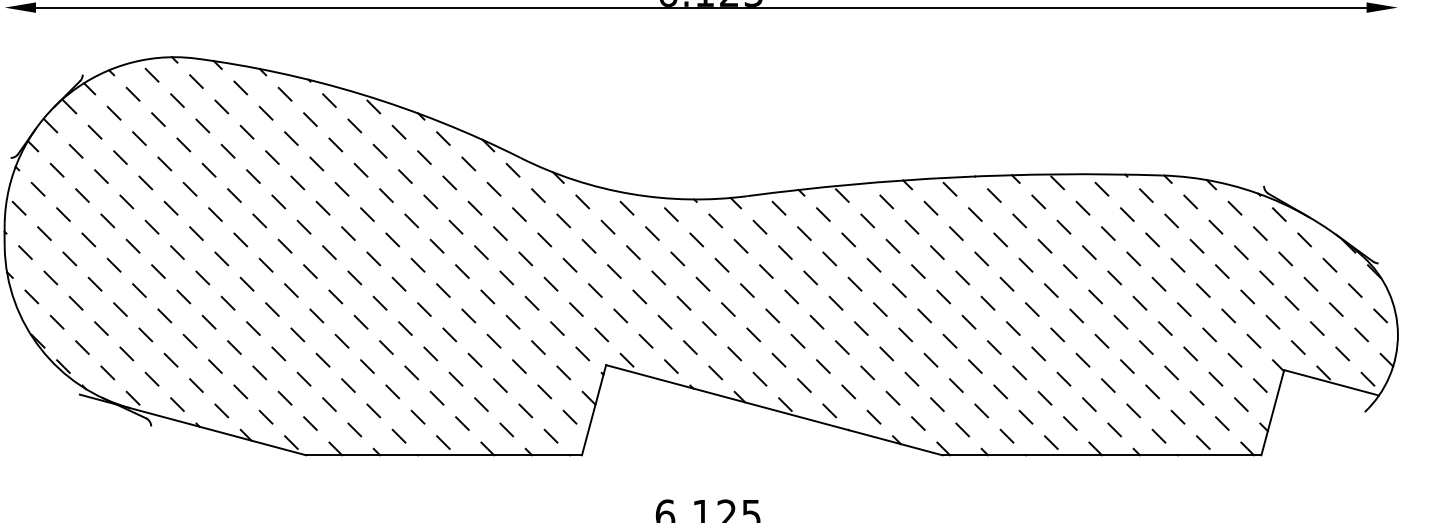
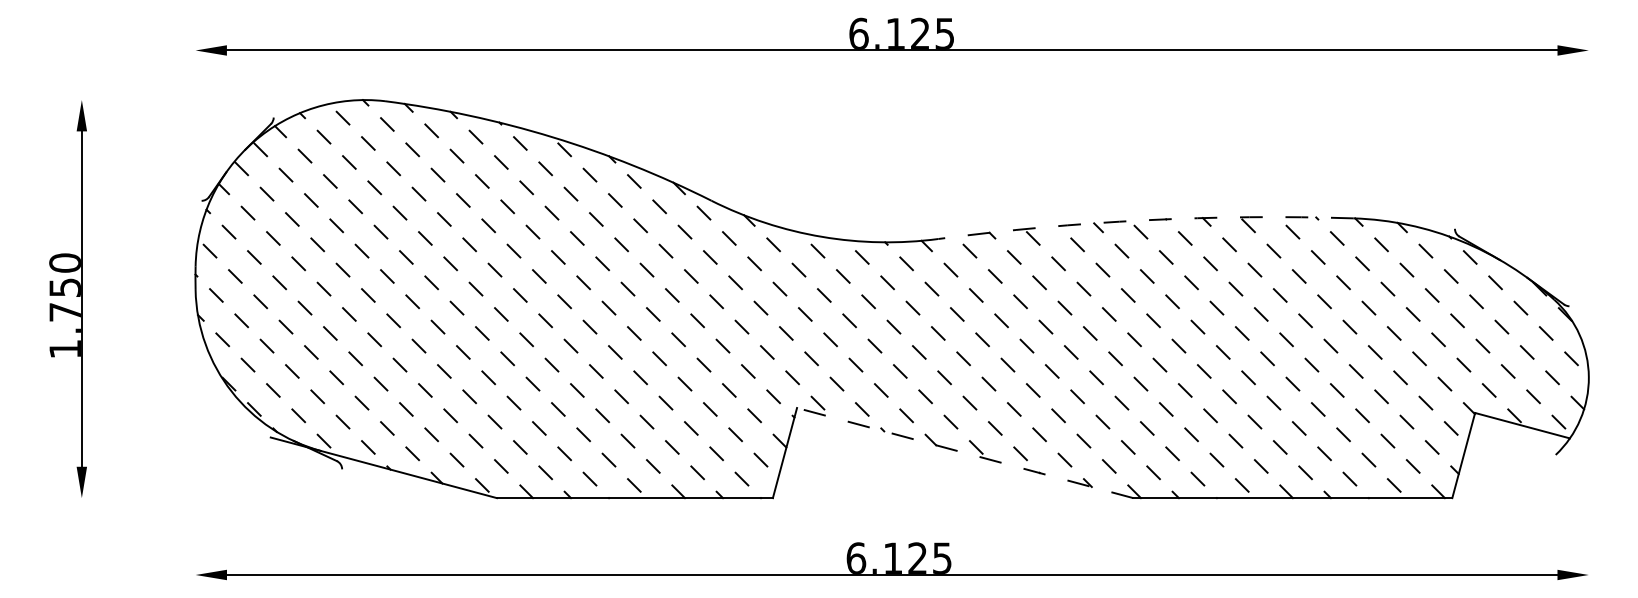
arc: (954, 177) -> (1145, 220), solid -> dashed
line: (773, 409) -> (964, 452), solid -> dashed

